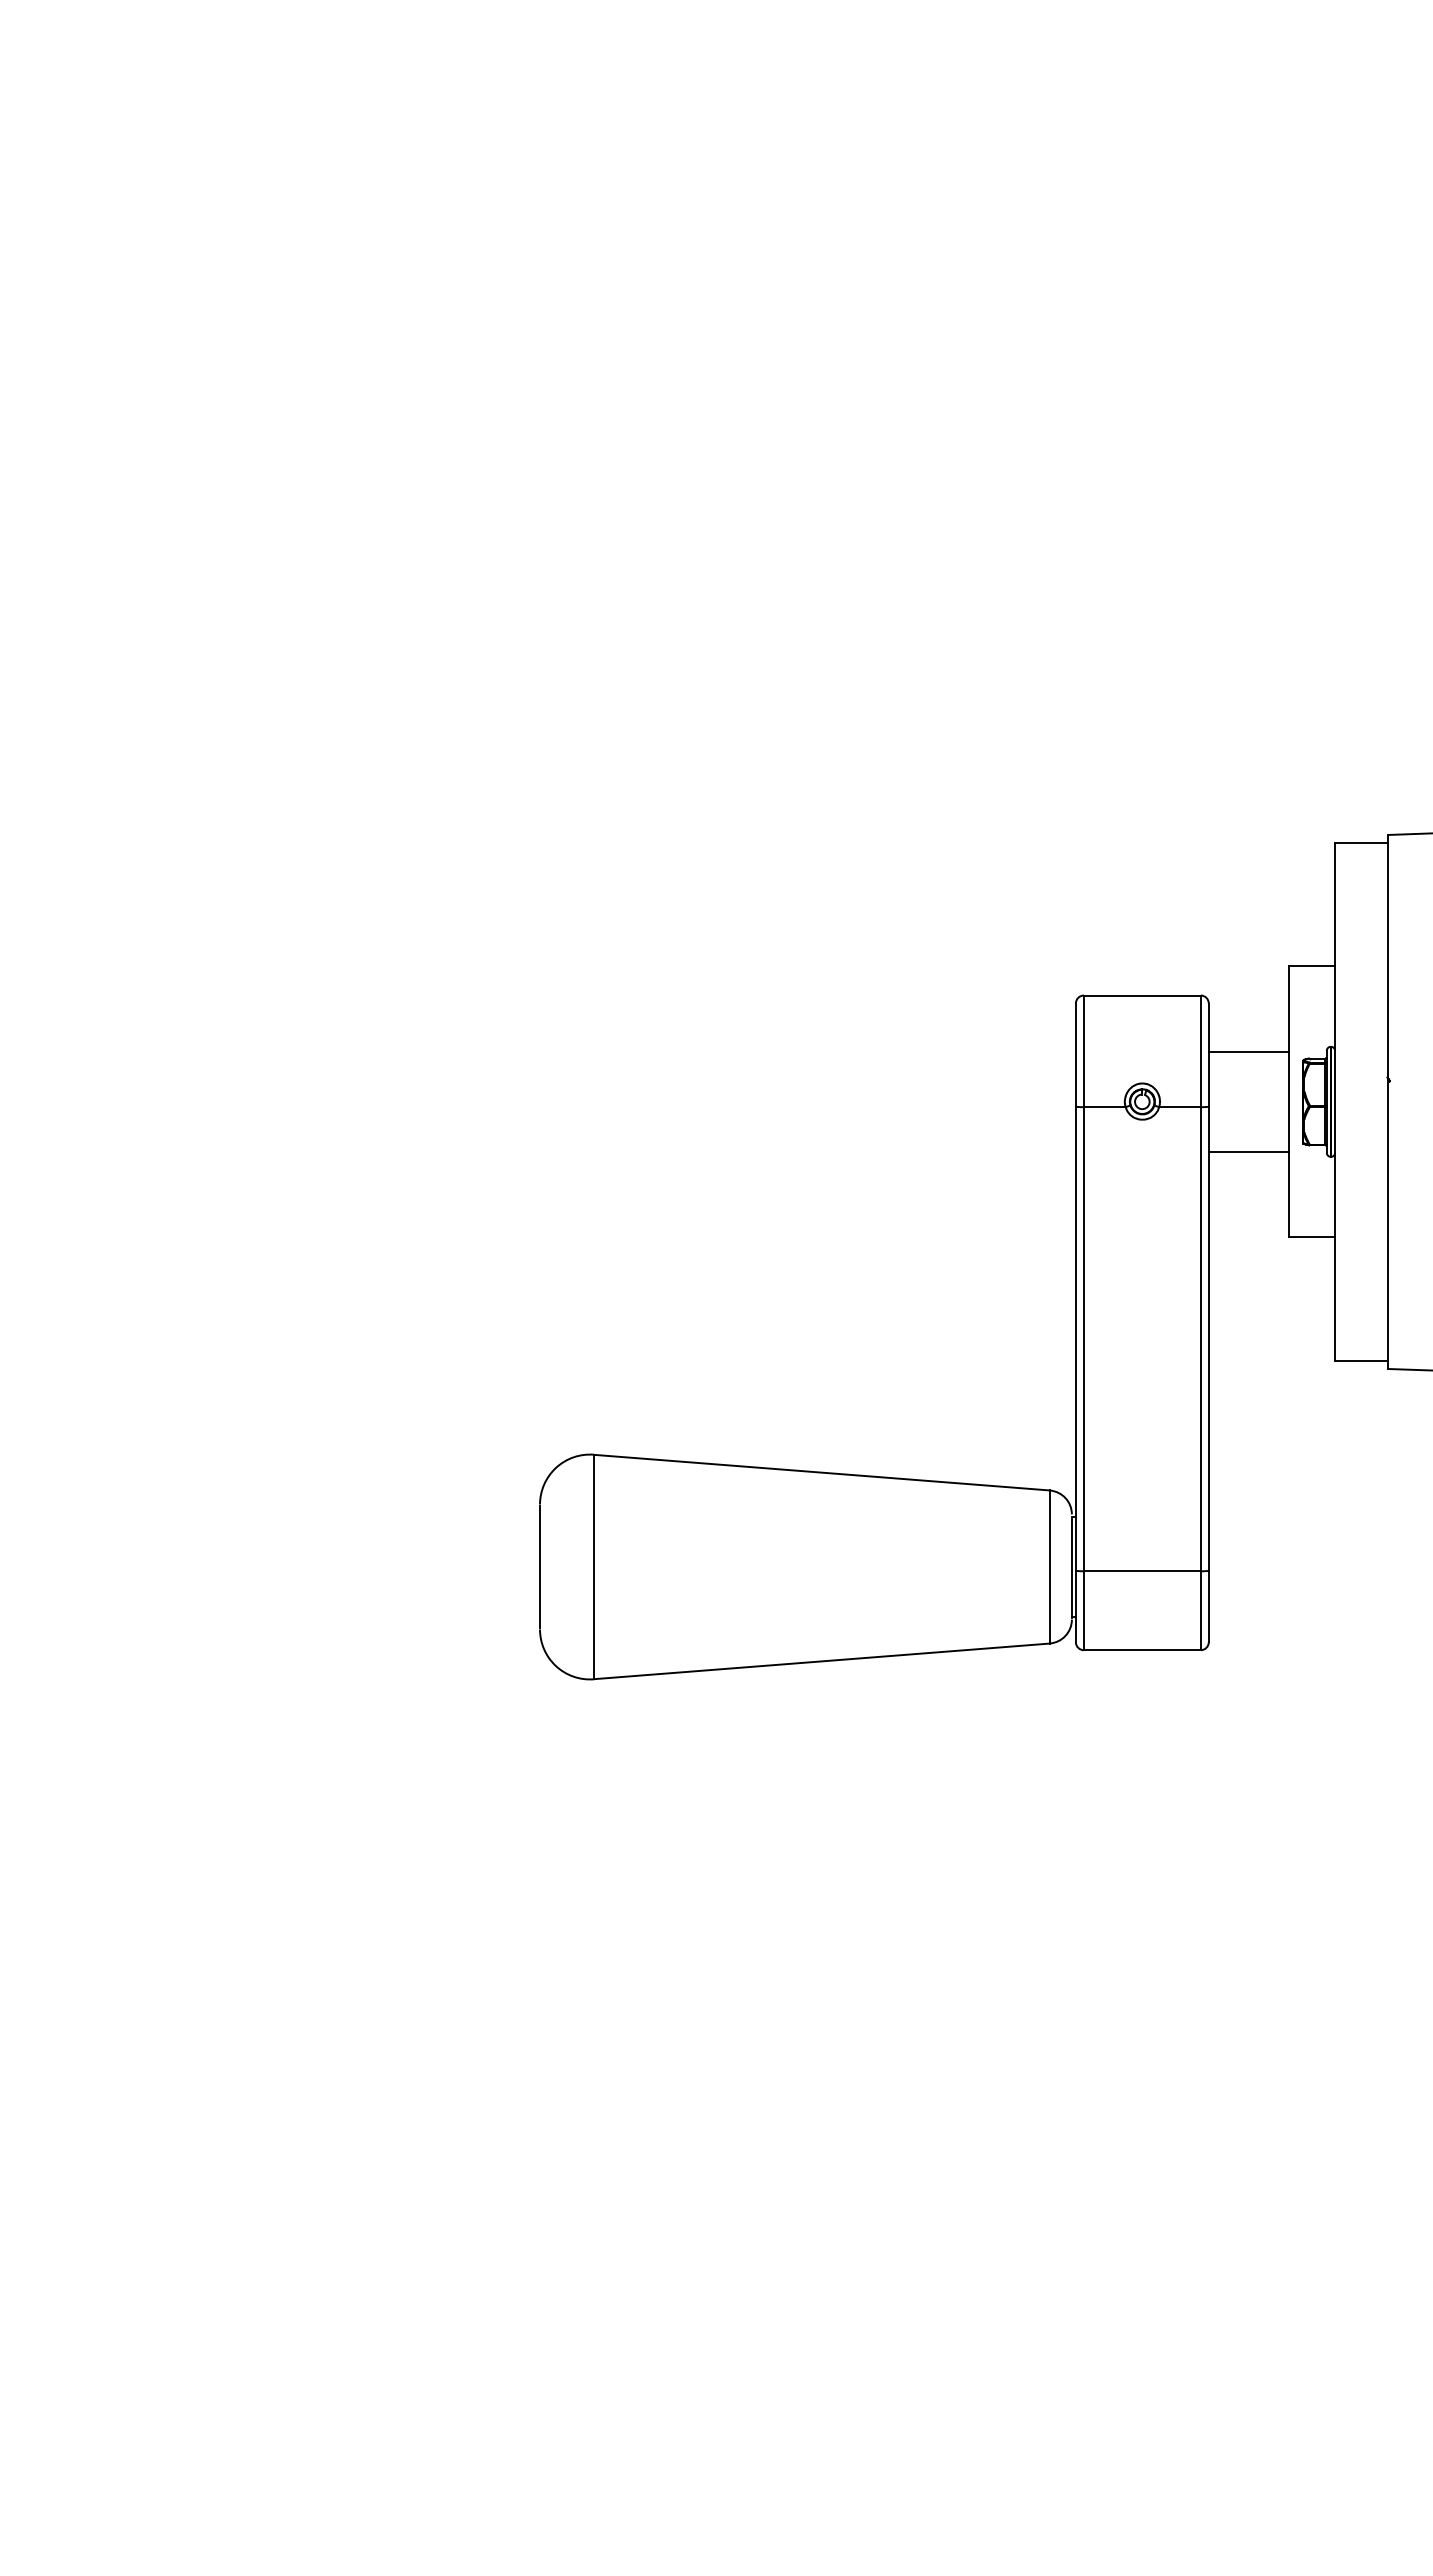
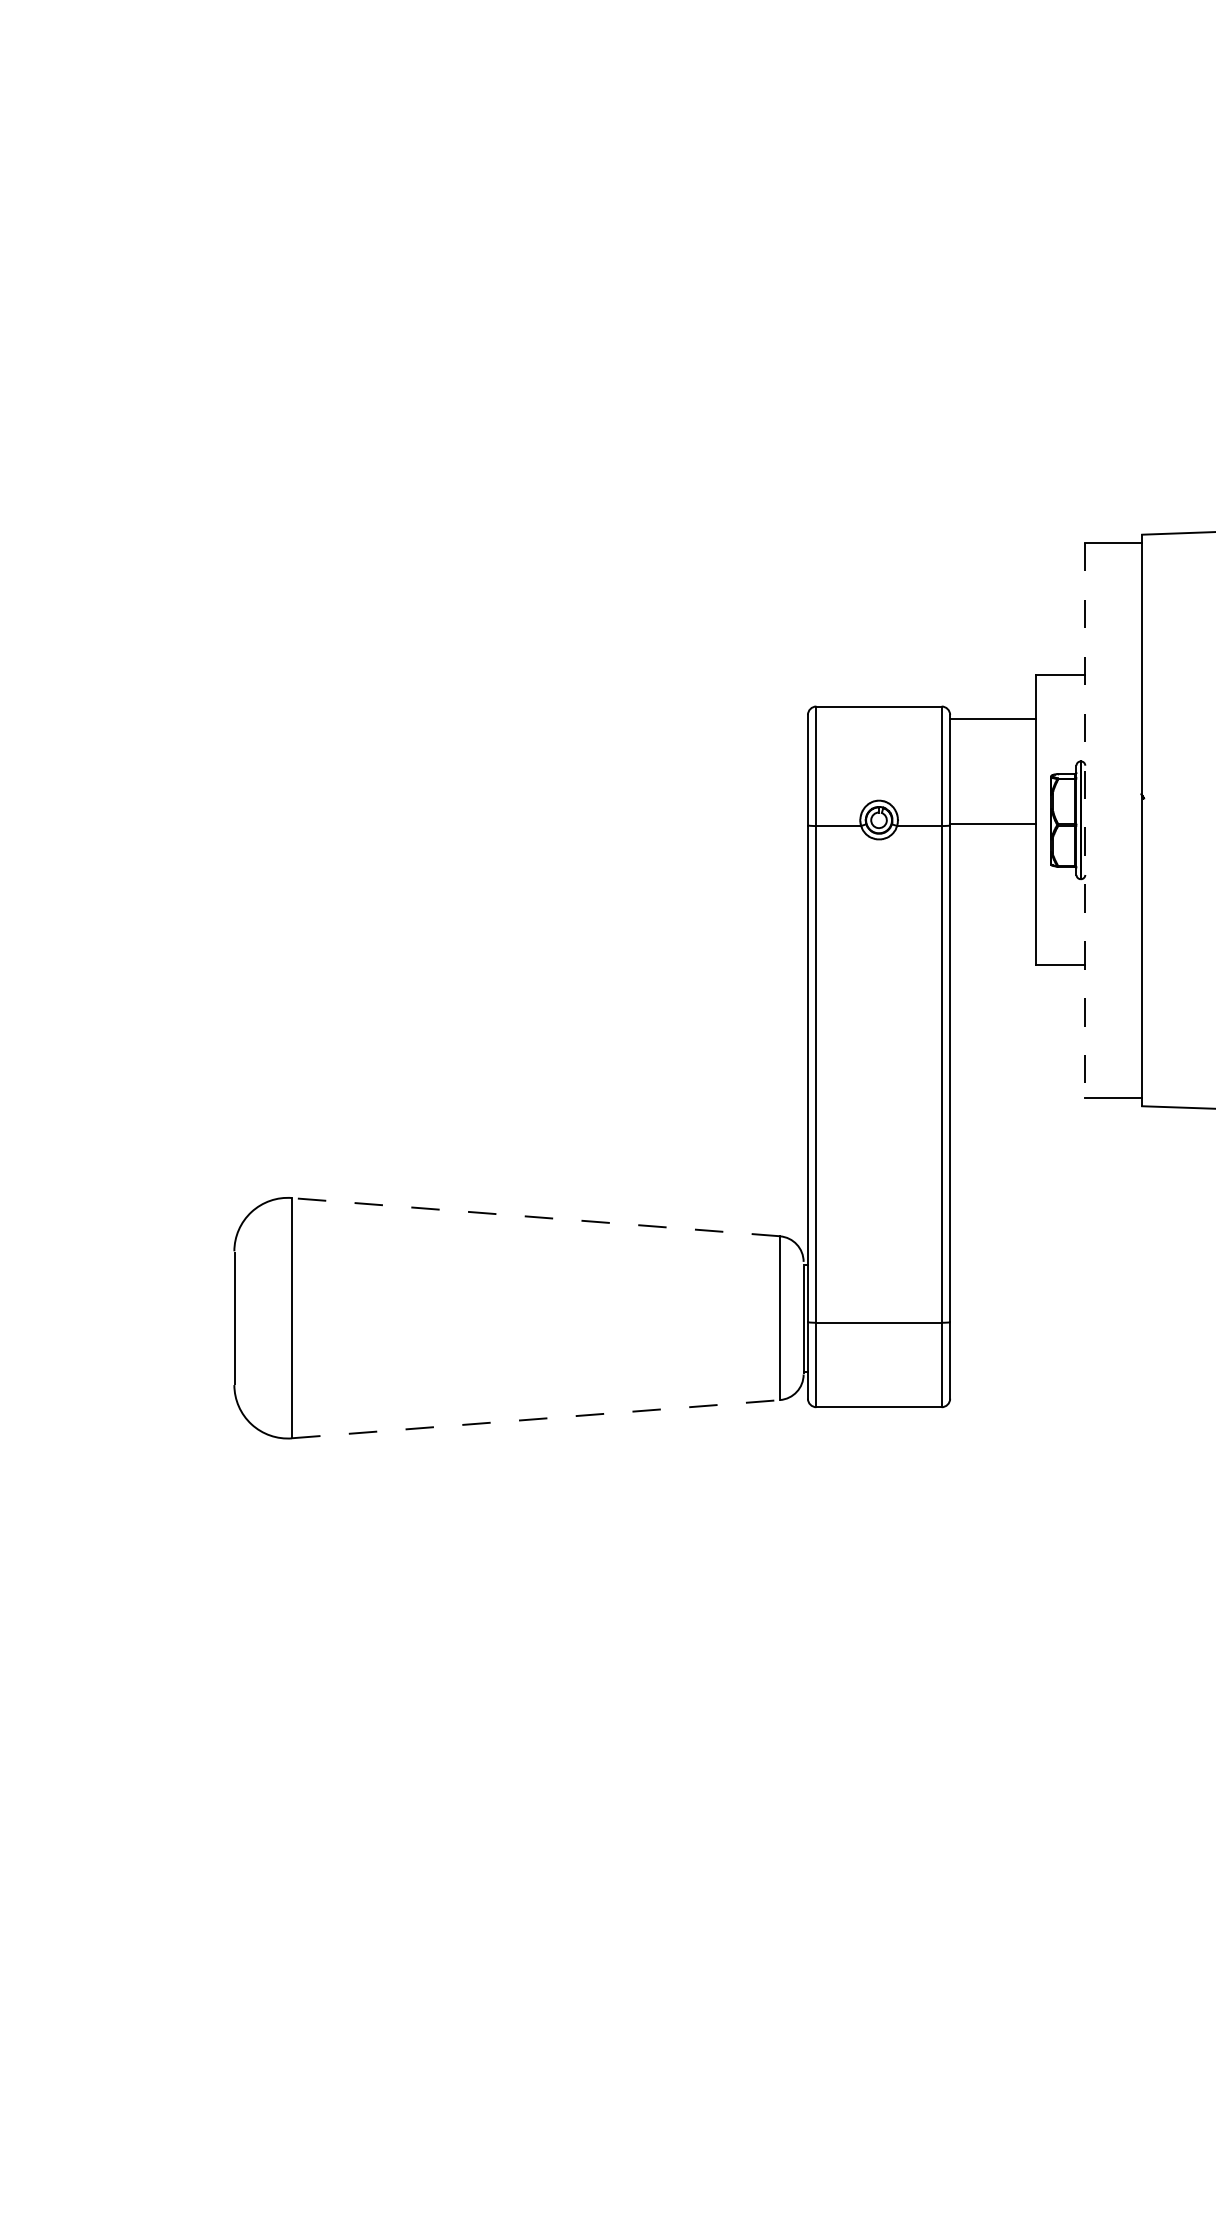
line: (1248, 1052) -> (992, 719), moved
line: (1335, 1102) -> (1085, 821), solid -> dashed
line: (1248, 1151) -> (992, 823), moved
line: (821, 1472) -> (535, 1217), solid -> dashed
line: (821, 1661) -> (535, 1419), solid -> dashed

